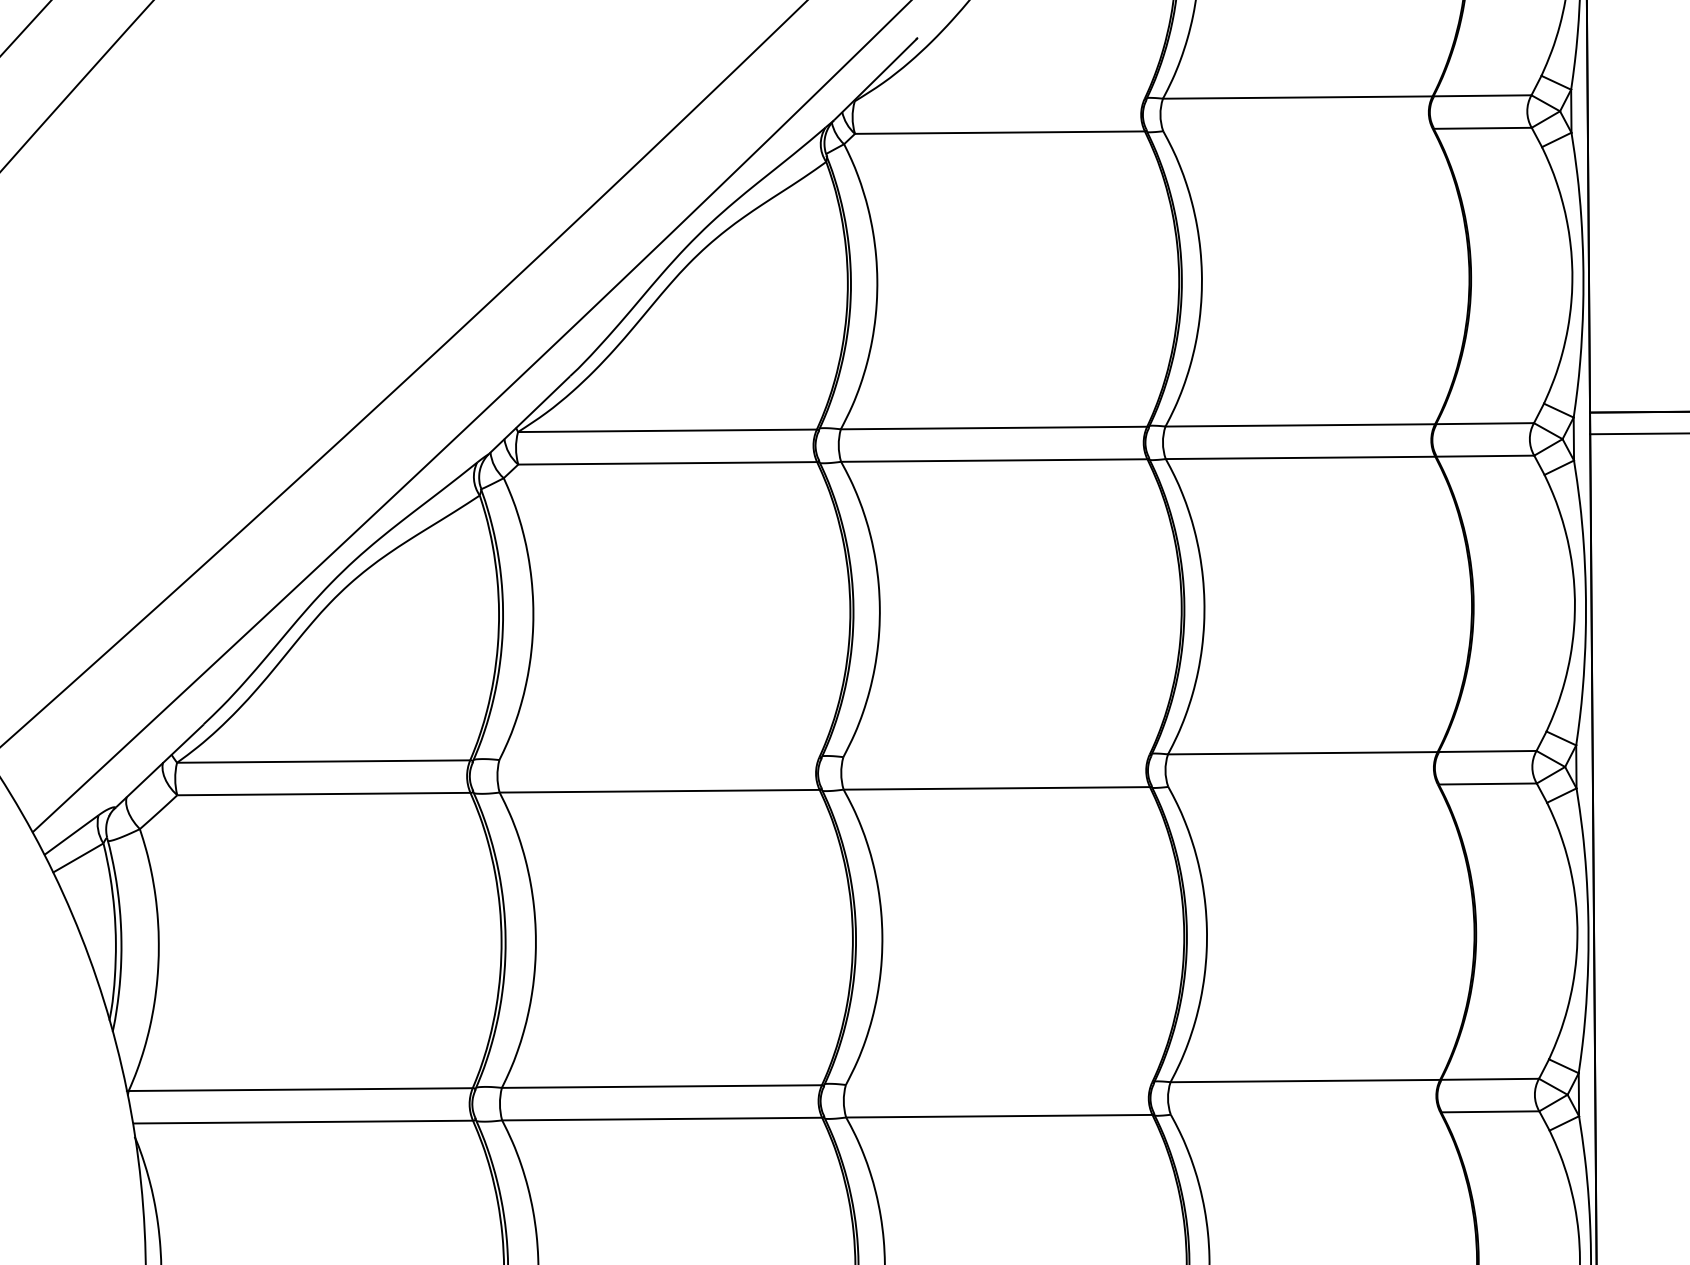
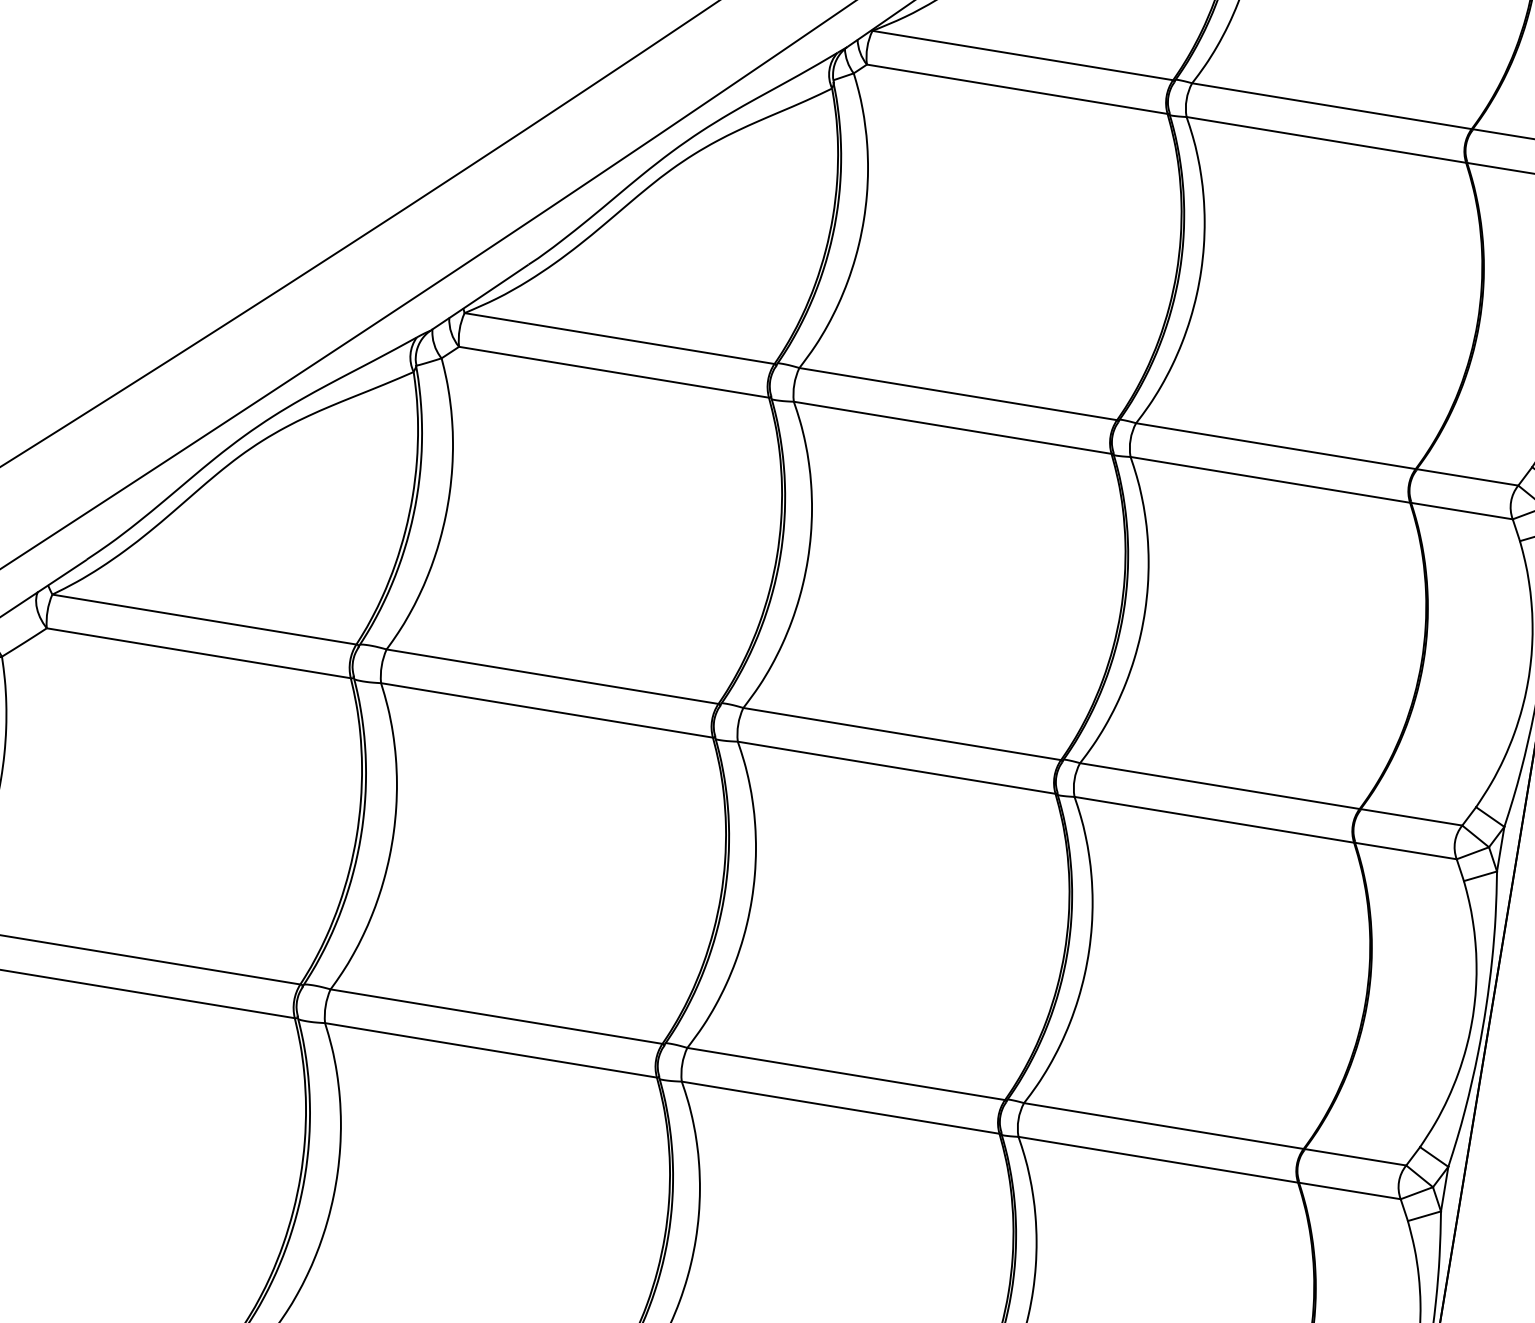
line: (999, 99) -> (1022, 54), added
line: (1297, 129) -> (1325, 139), added
line: (996, 755) -> (902, 733), added
line: (659, 758) -> (552, 676), added
line: (1302, 785) -> (1213, 819), added
line: (998, 1083) -> (845, 1073), added
line: (1305, 1113) -> (1158, 1159), added

